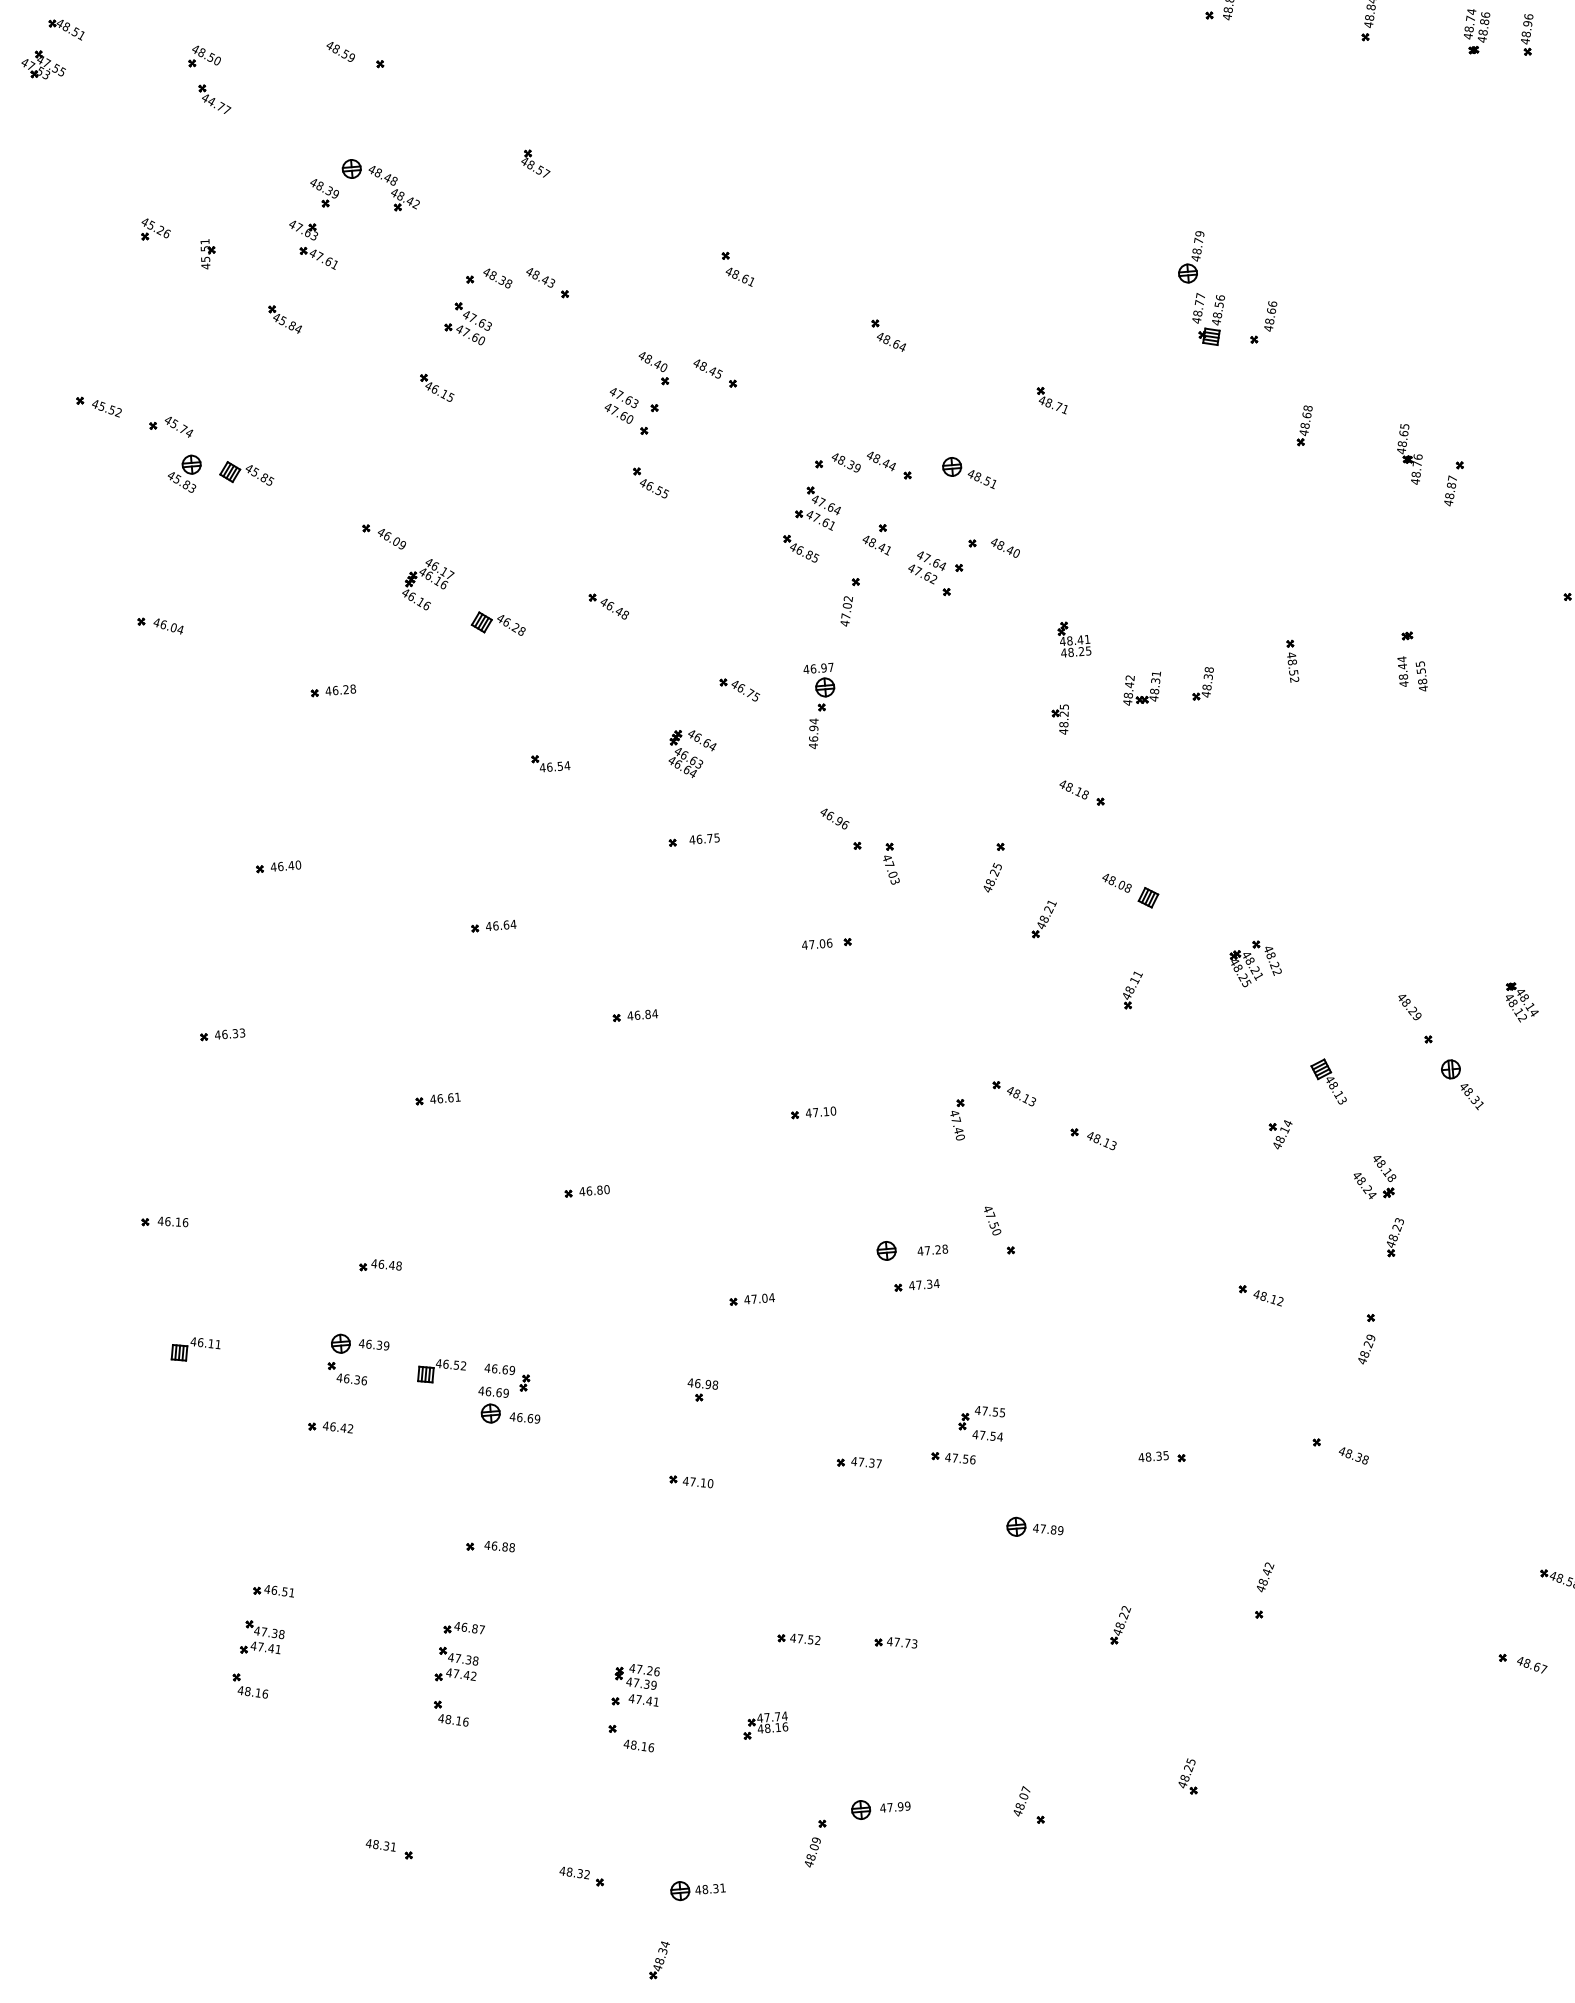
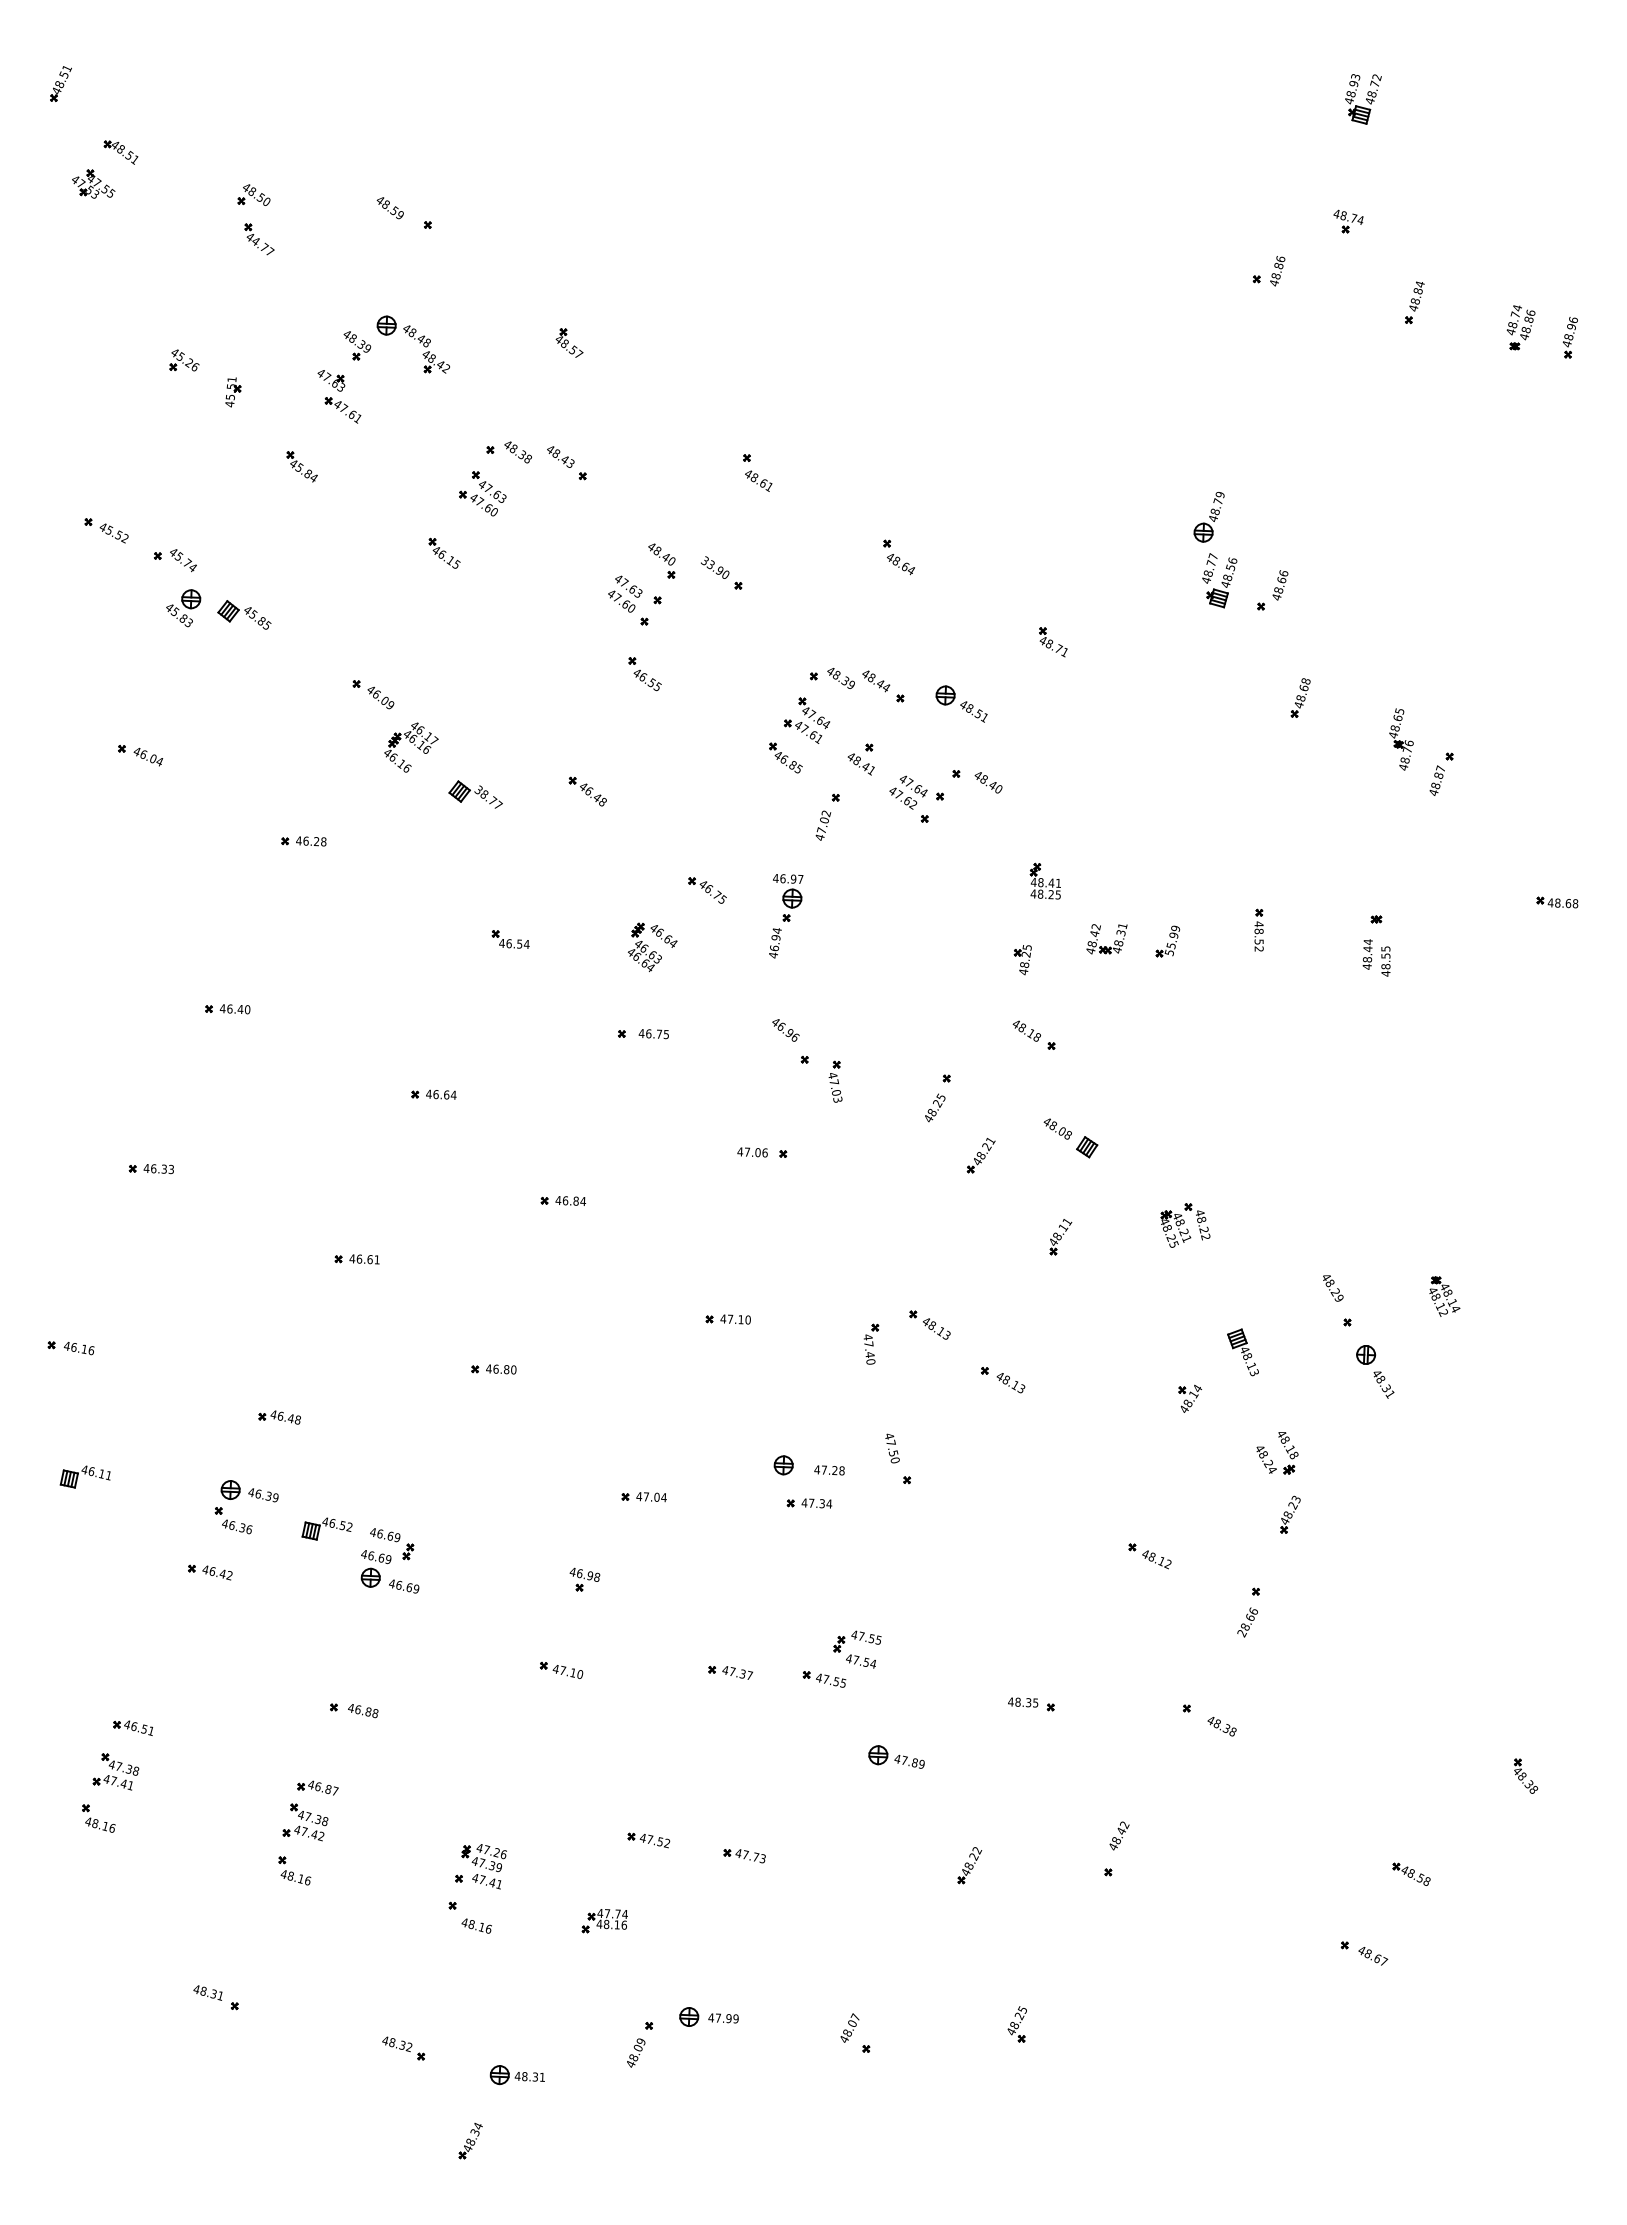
text: (706, 367) -> (714, 566), 48.45 -> 33.90
text: (511, 624) -> (488, 797), 46.28 -> 38.77
text: (1207, 682) -> (1172, 940), 48.38 -> 55.99
text: (1366, 1349) -> (1247, 1622), 48.29 -> 28.66
text: (972, 1459) -> (843, 1682), 47.56 -> 47.55

